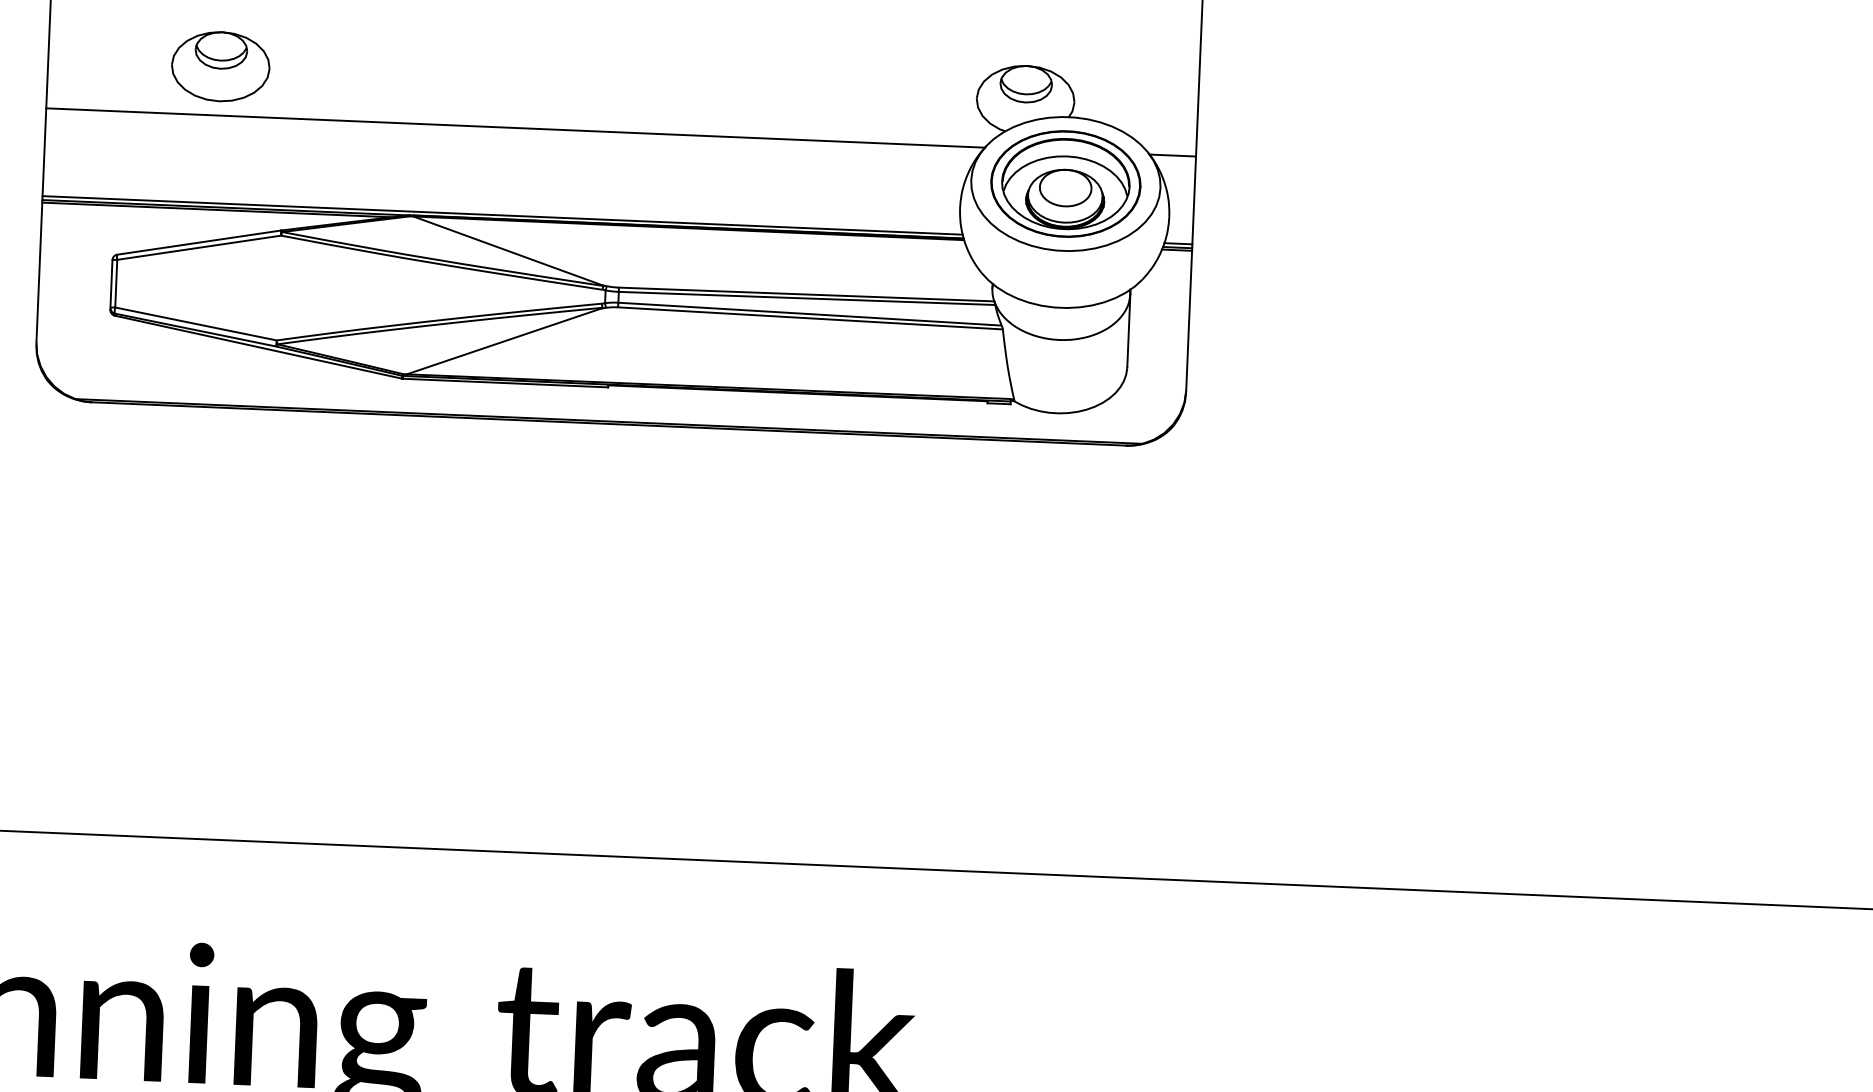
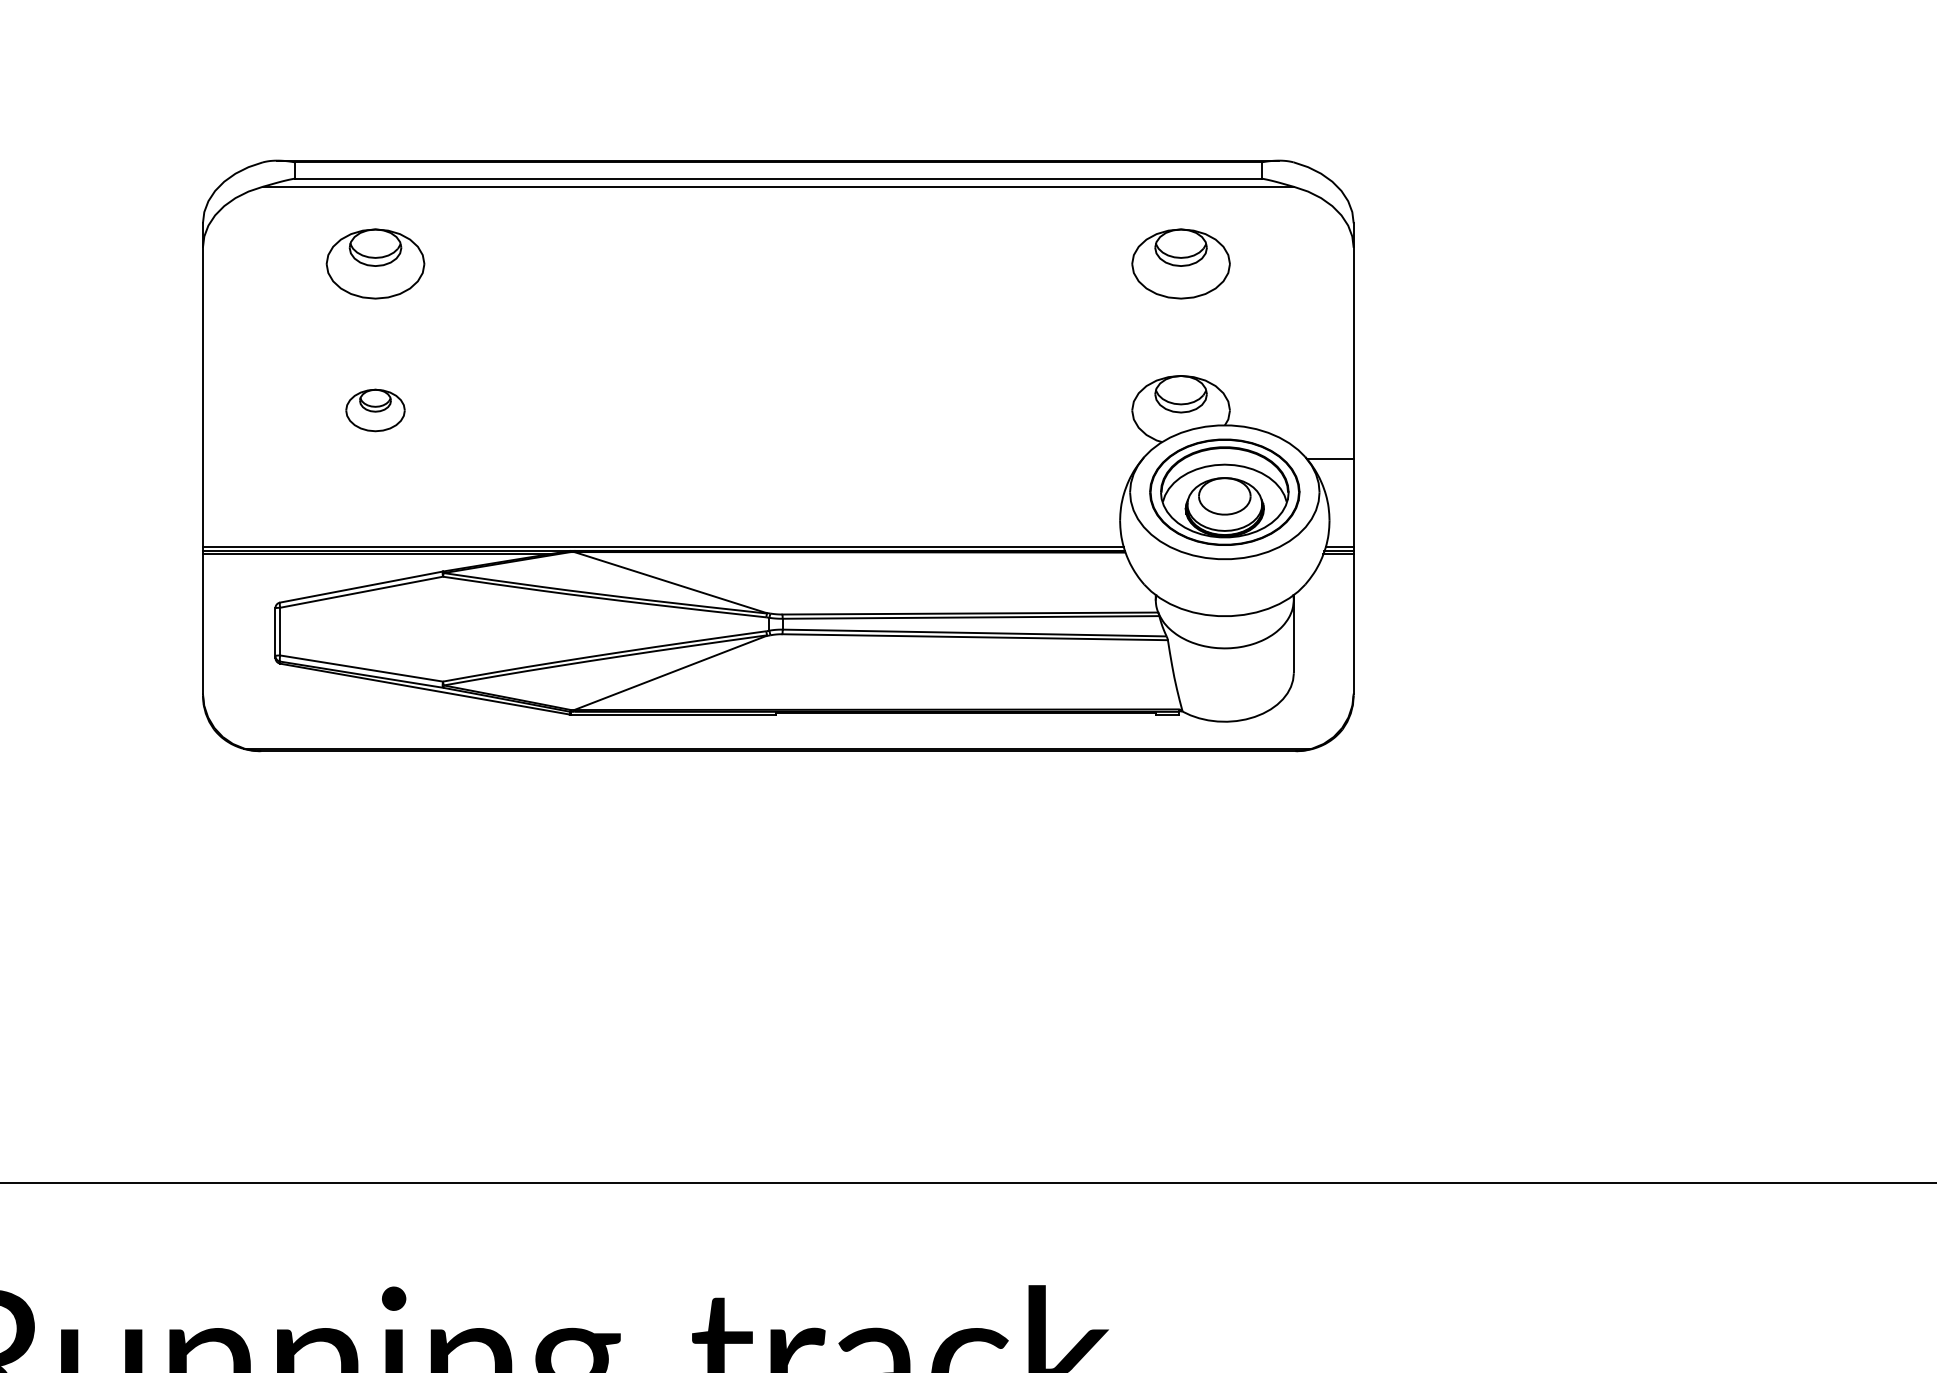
part: (220, 66) -> (375, 410), size x0.6
line: (515, 128) -> (672, 459), removed

